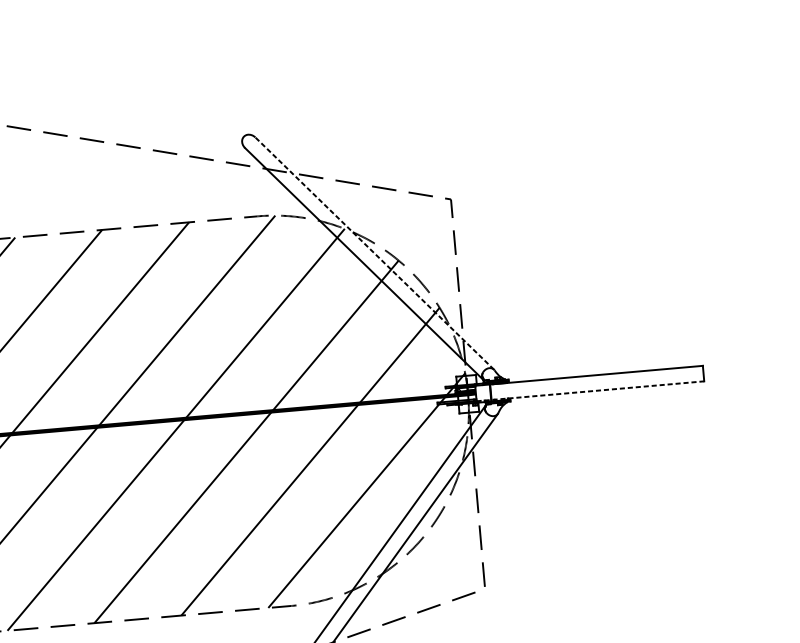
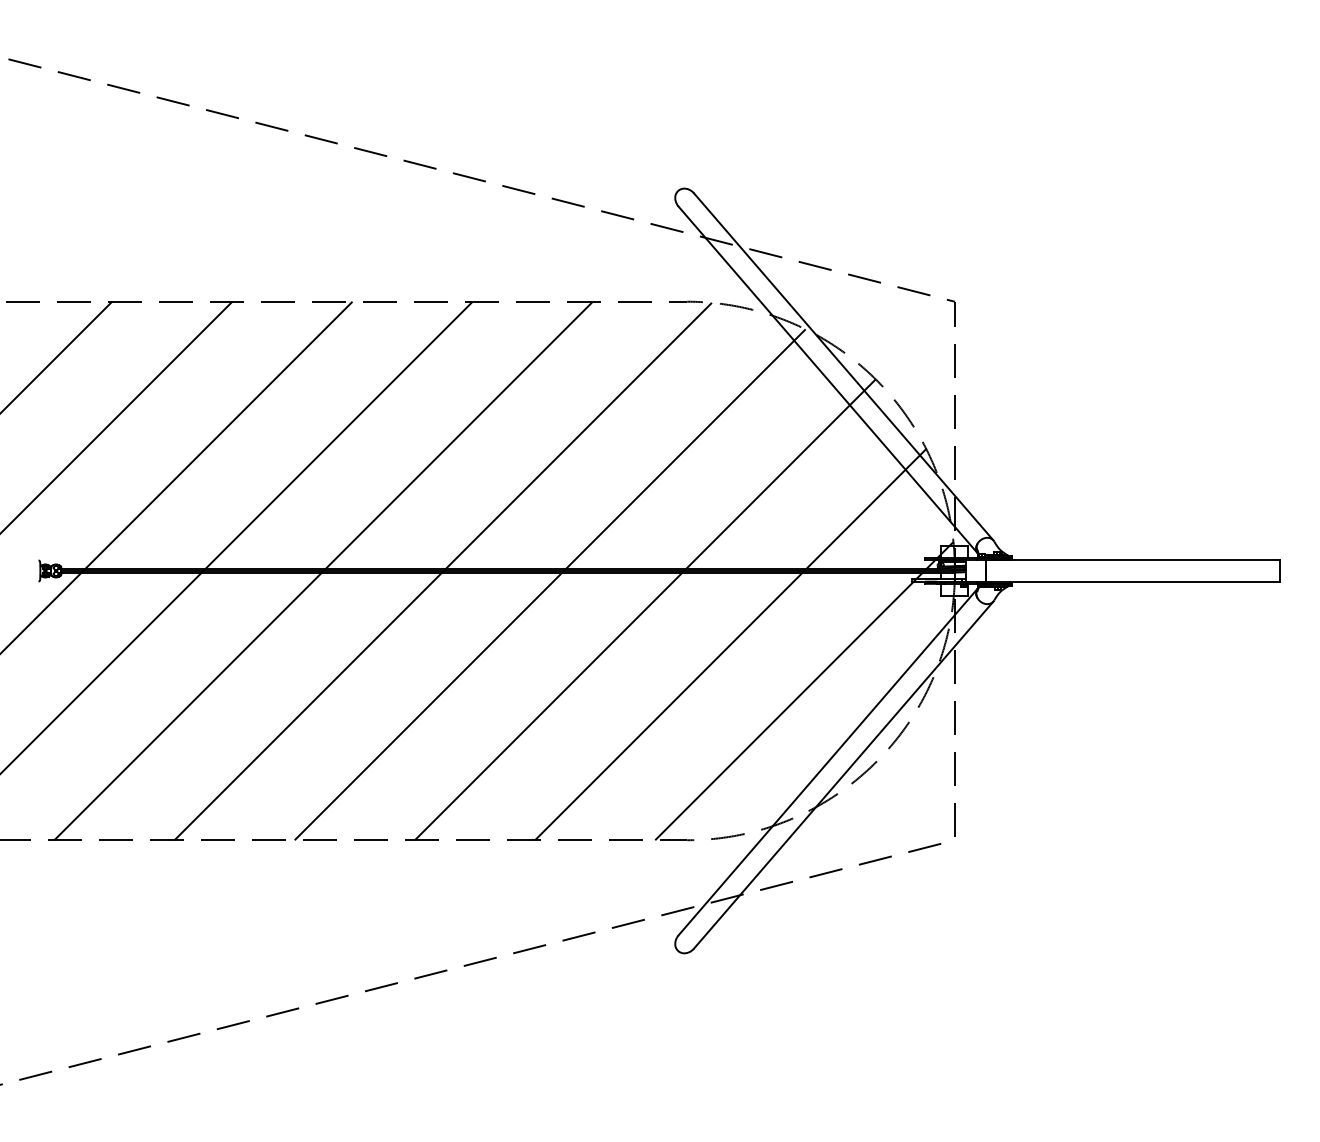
line: (374, 253) -> (843, 366), dashed -> solid
line: (590, 391) -> (1123, 581), dashed -> solid

